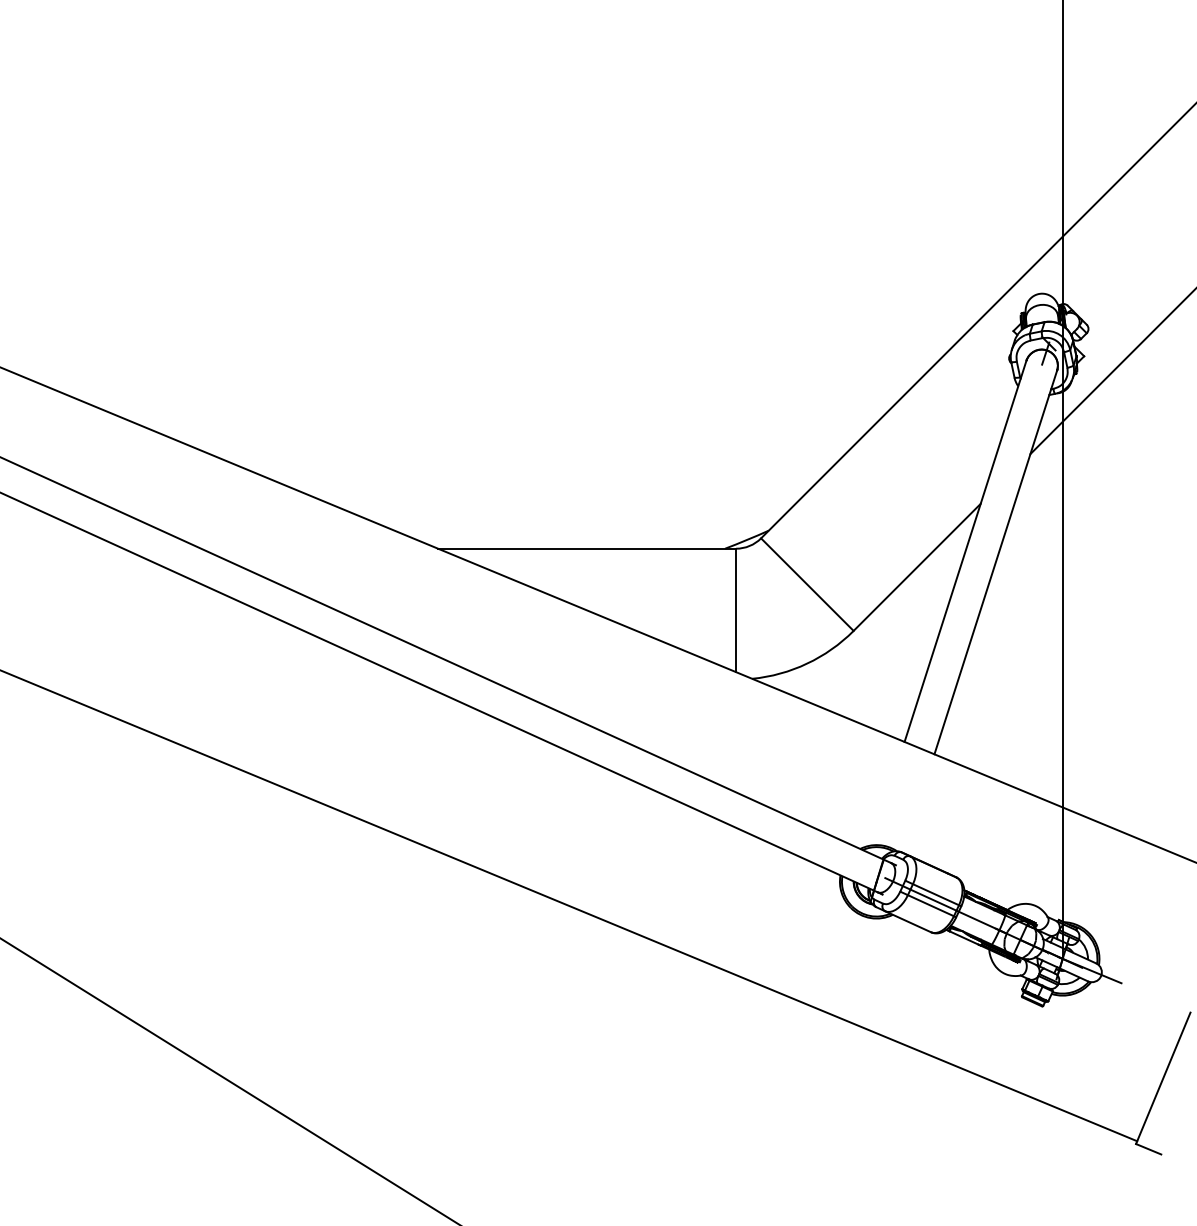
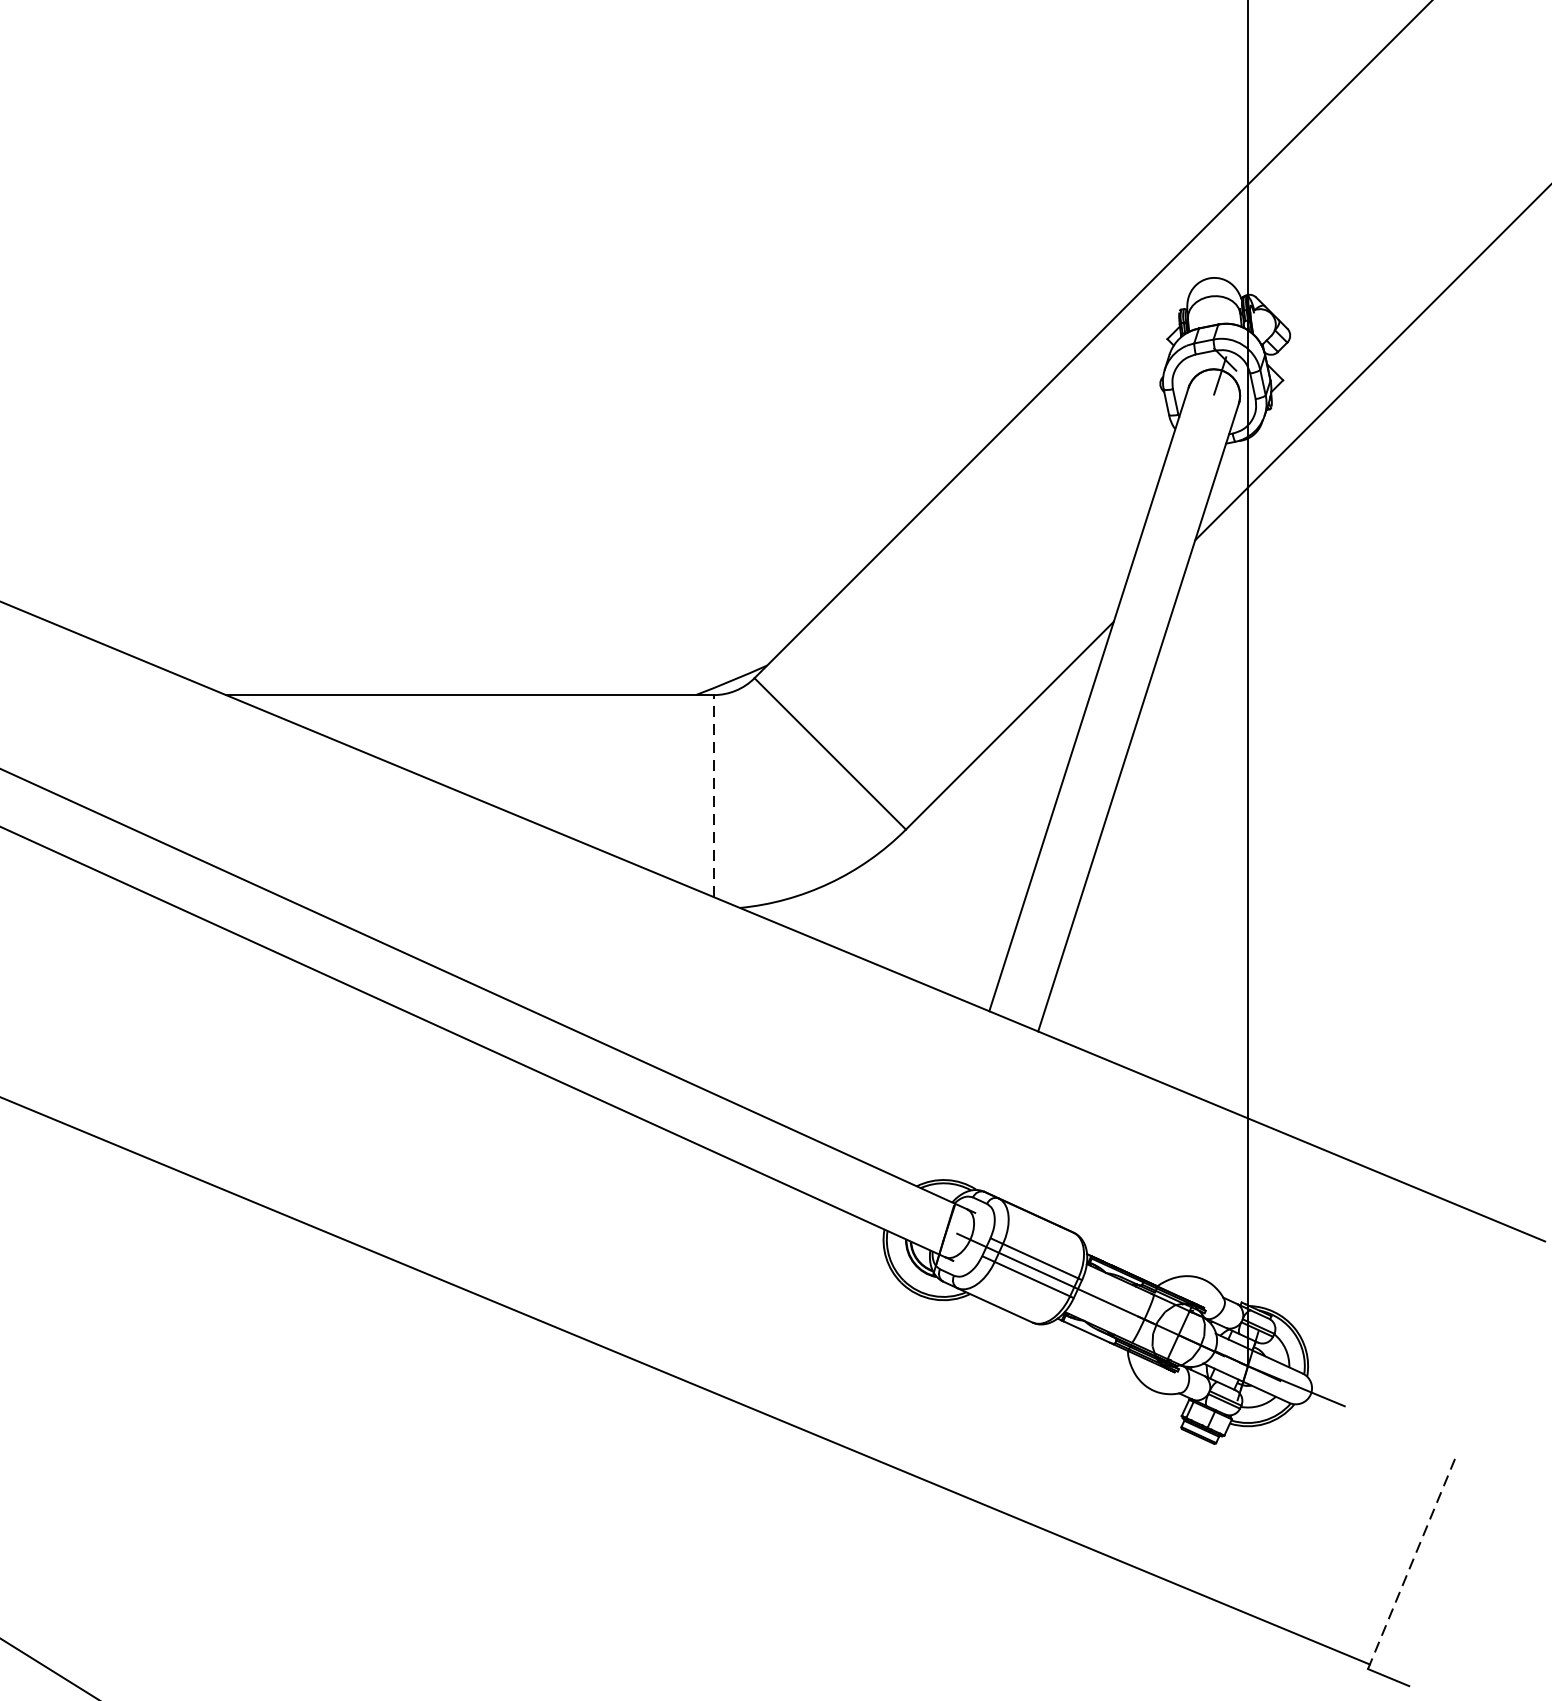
line: (736, 610) -> (714, 796), solid -> dashed
line: (1163, 1077) -> (1412, 1560), solid -> dashed

